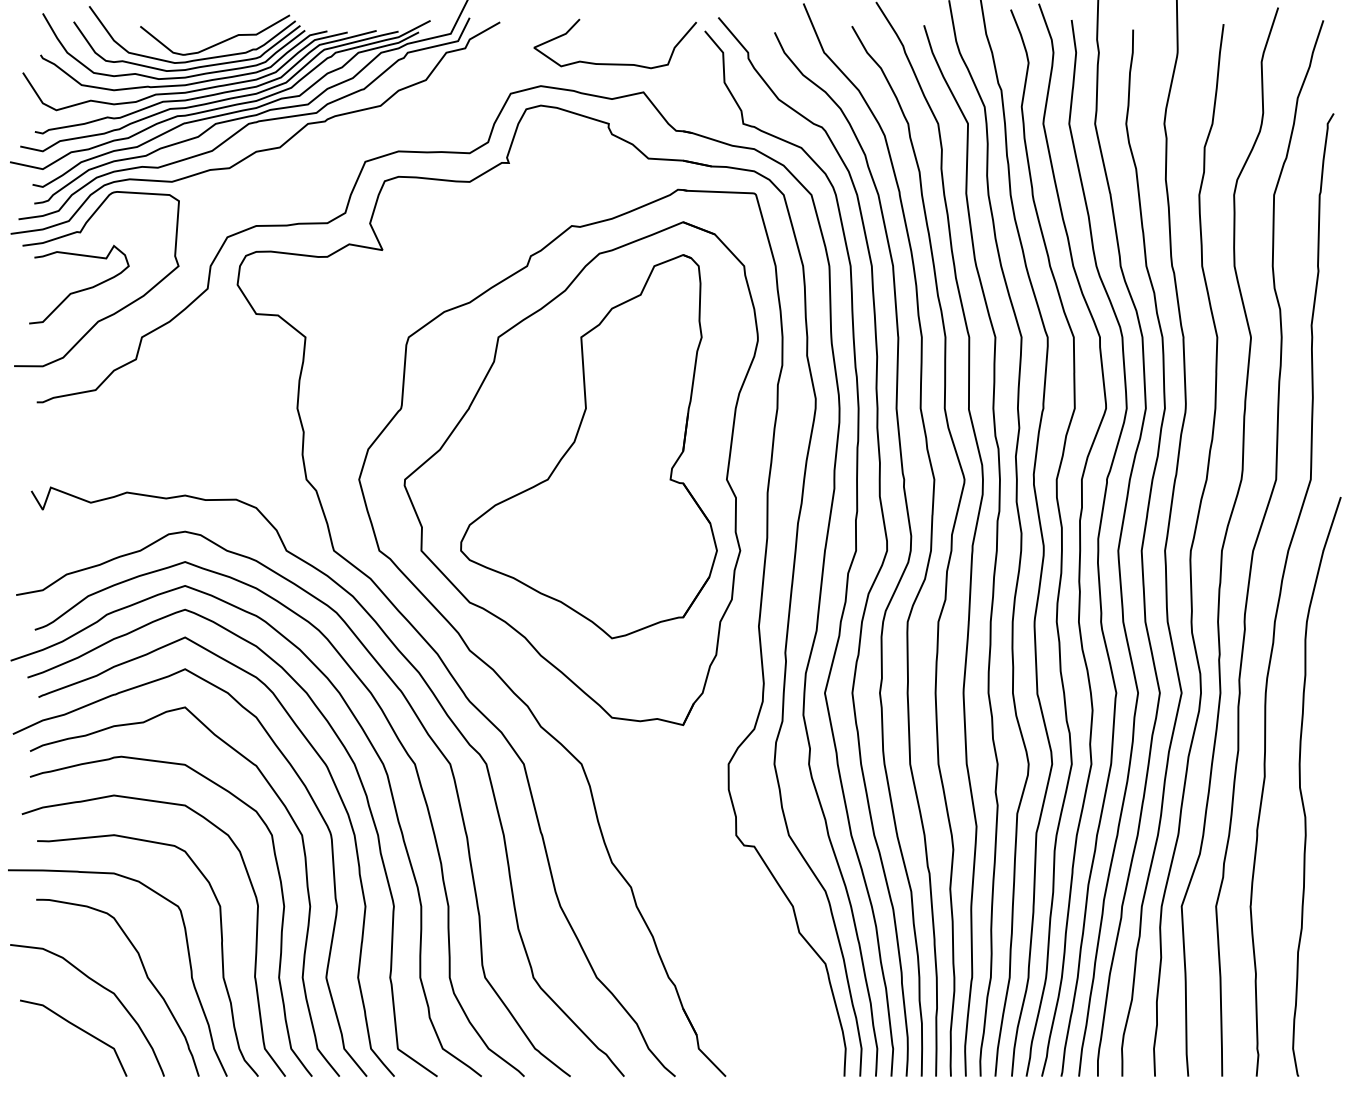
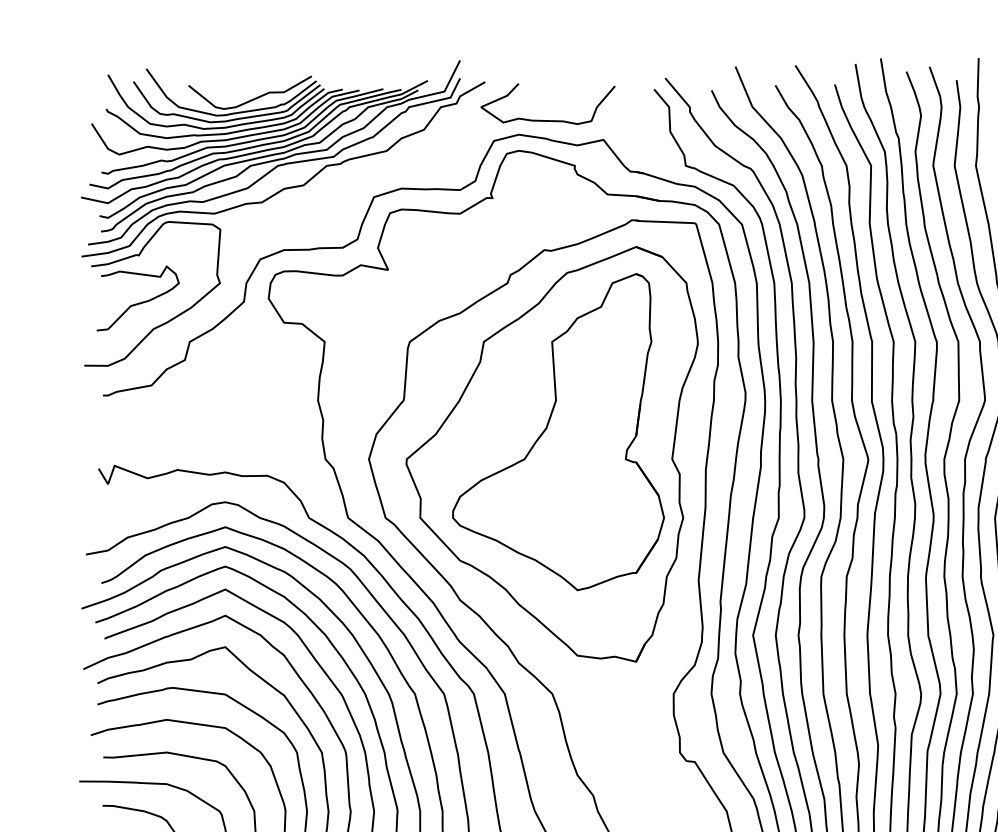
curve: (614, 63) -> (547, 120), moved

